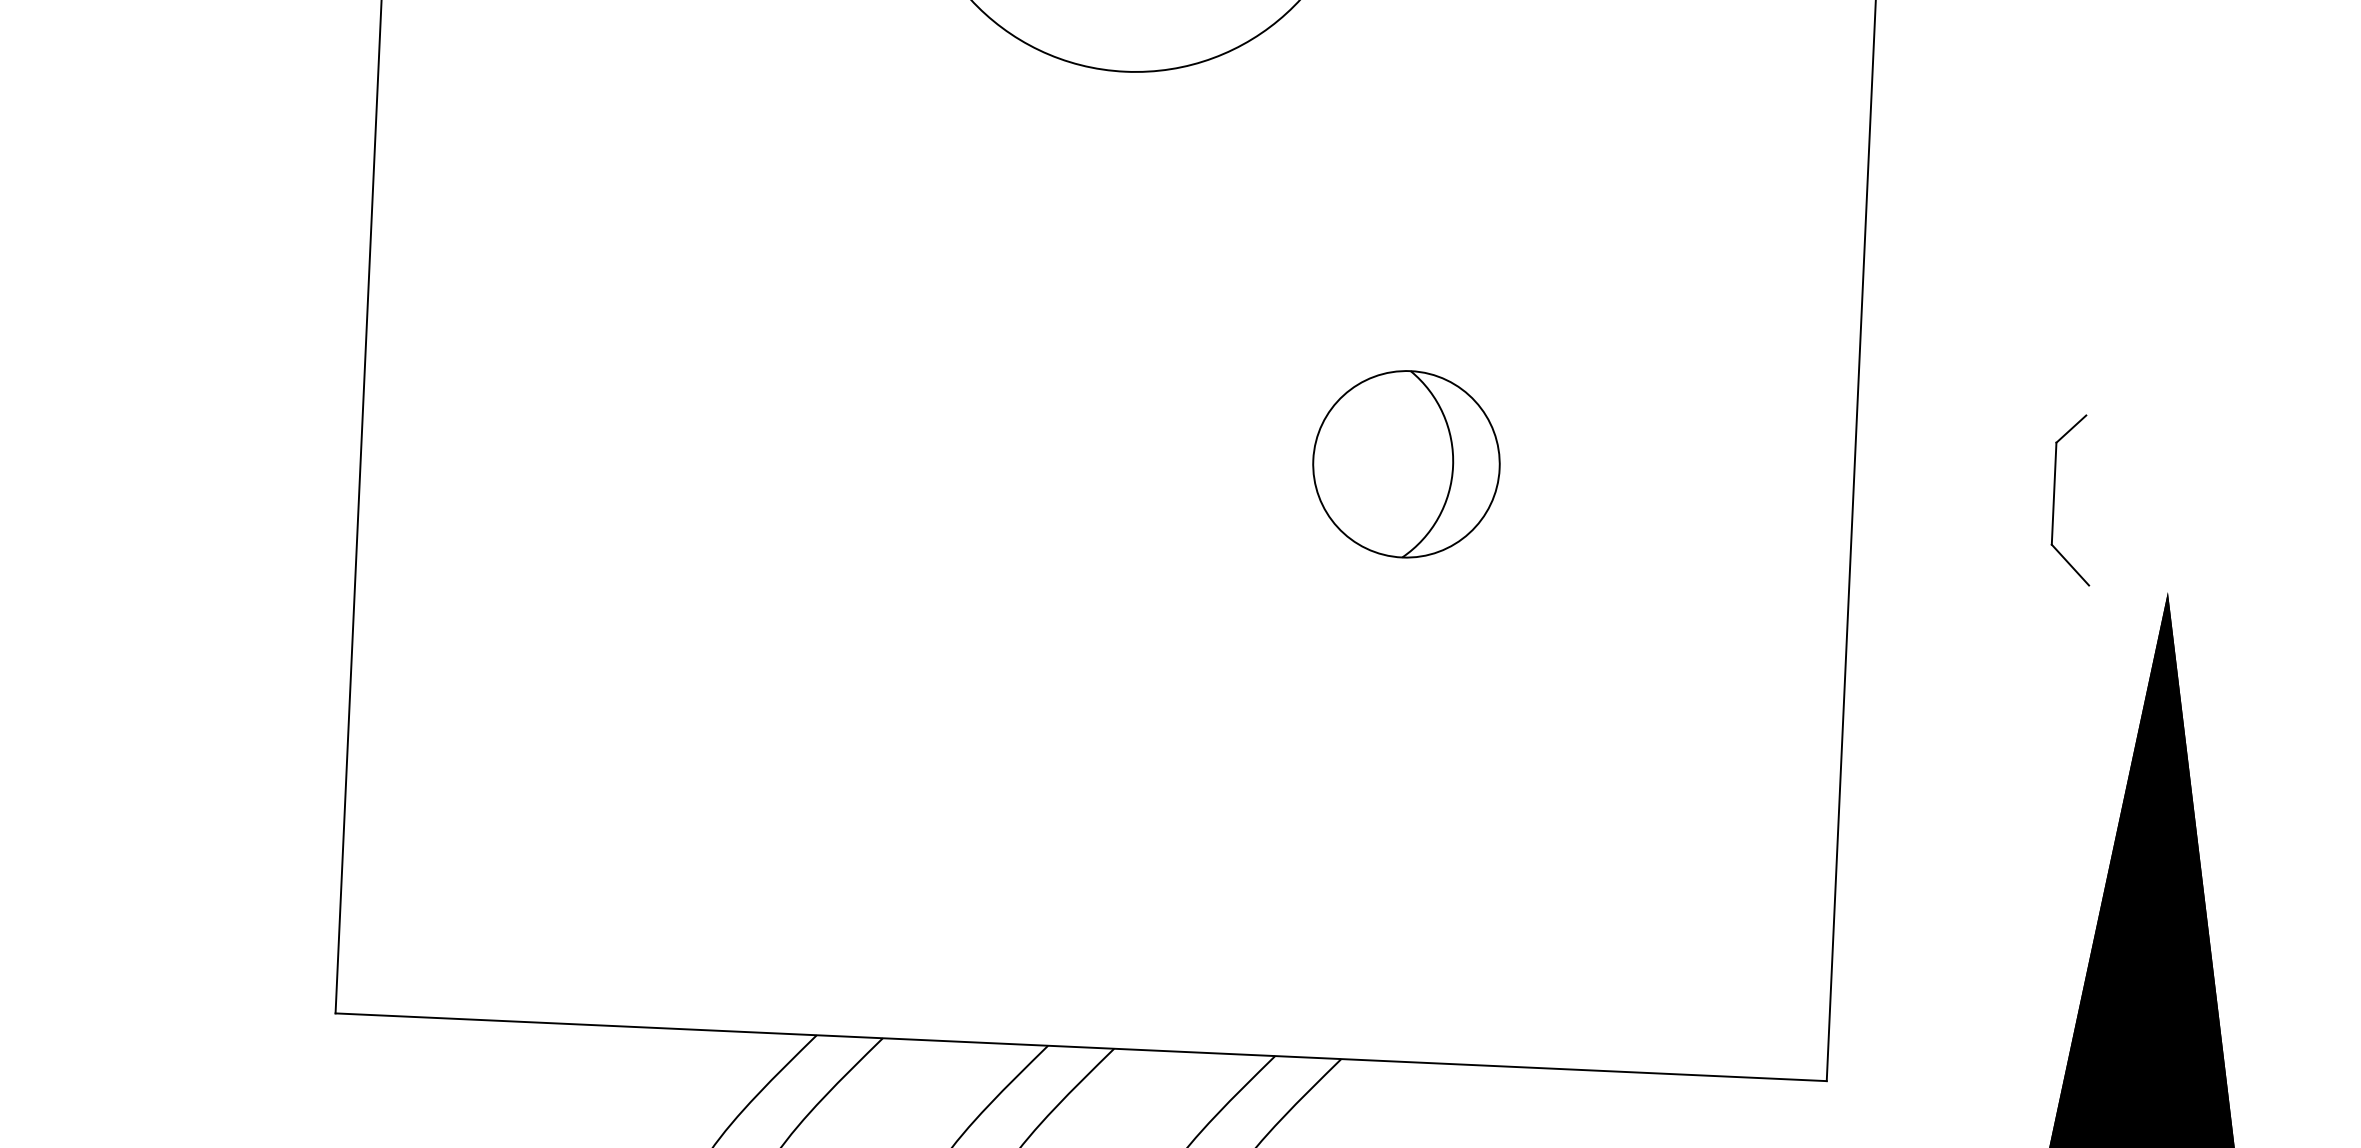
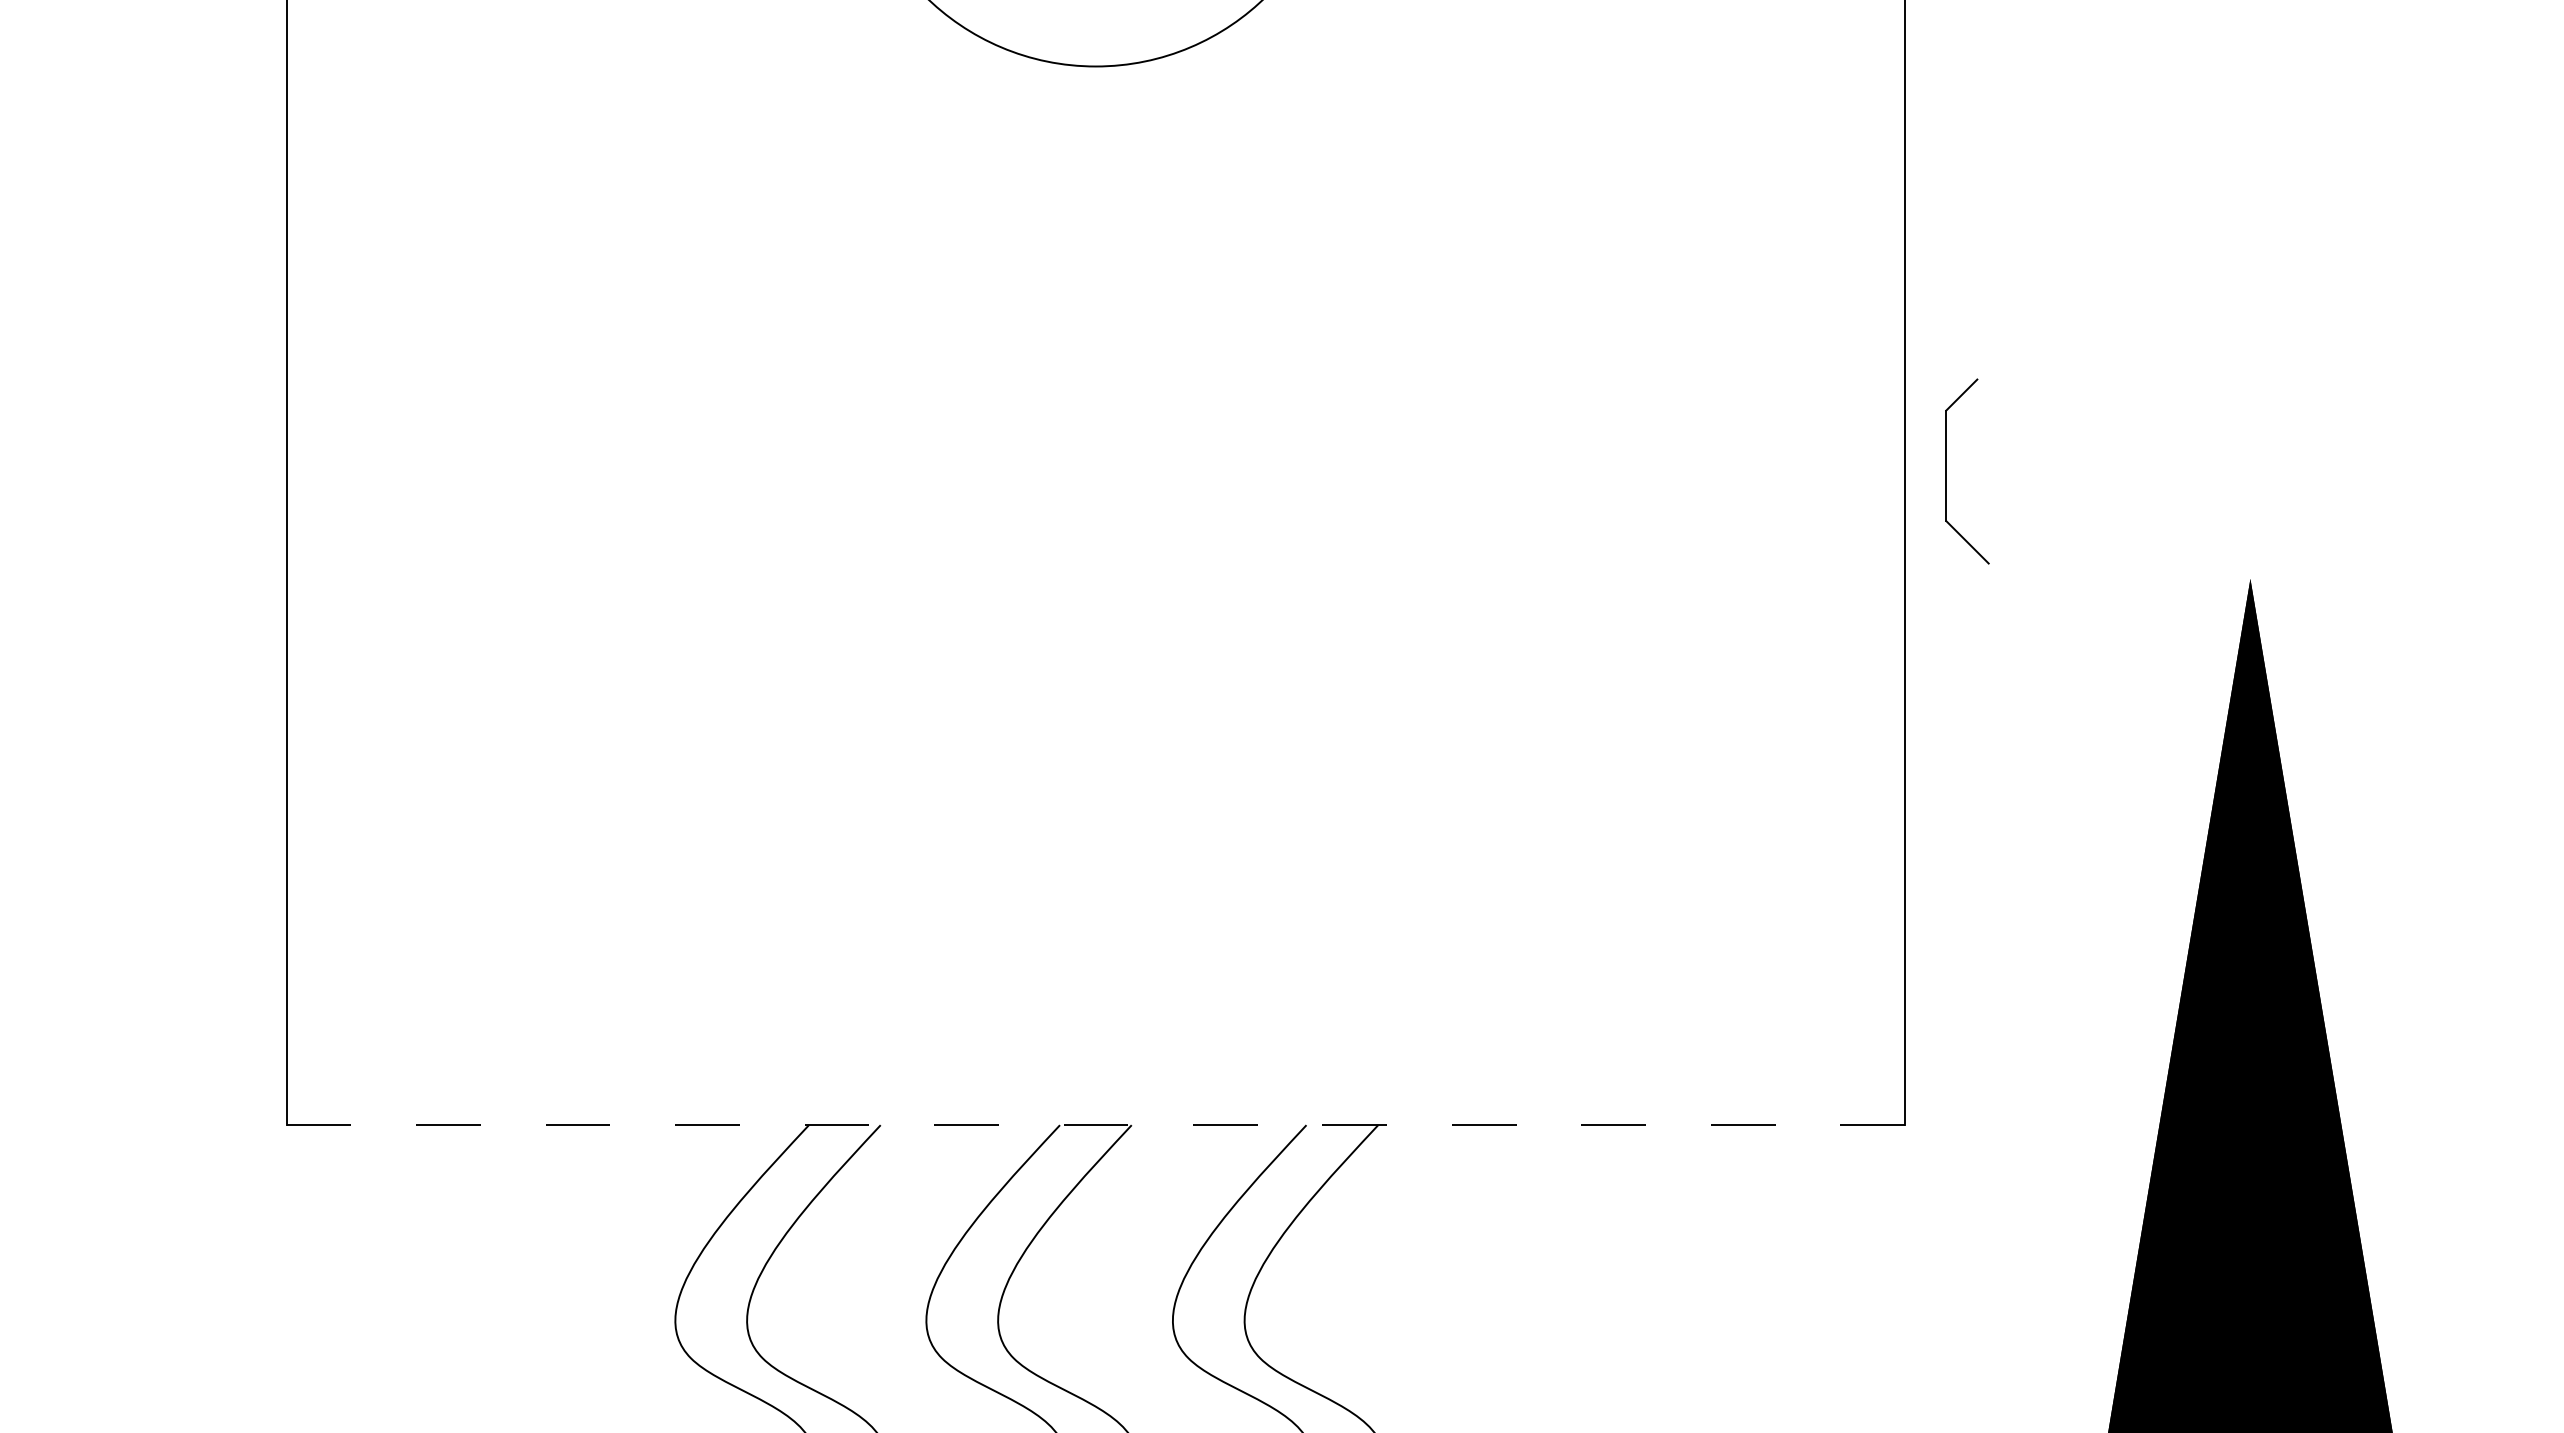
part: (1406, 463) -> (1419, 477), removed
part: (2054, 498) -> (1946, 471), moved
line: (1080, 1047) -> (1095, 1125), solid -> dashed

